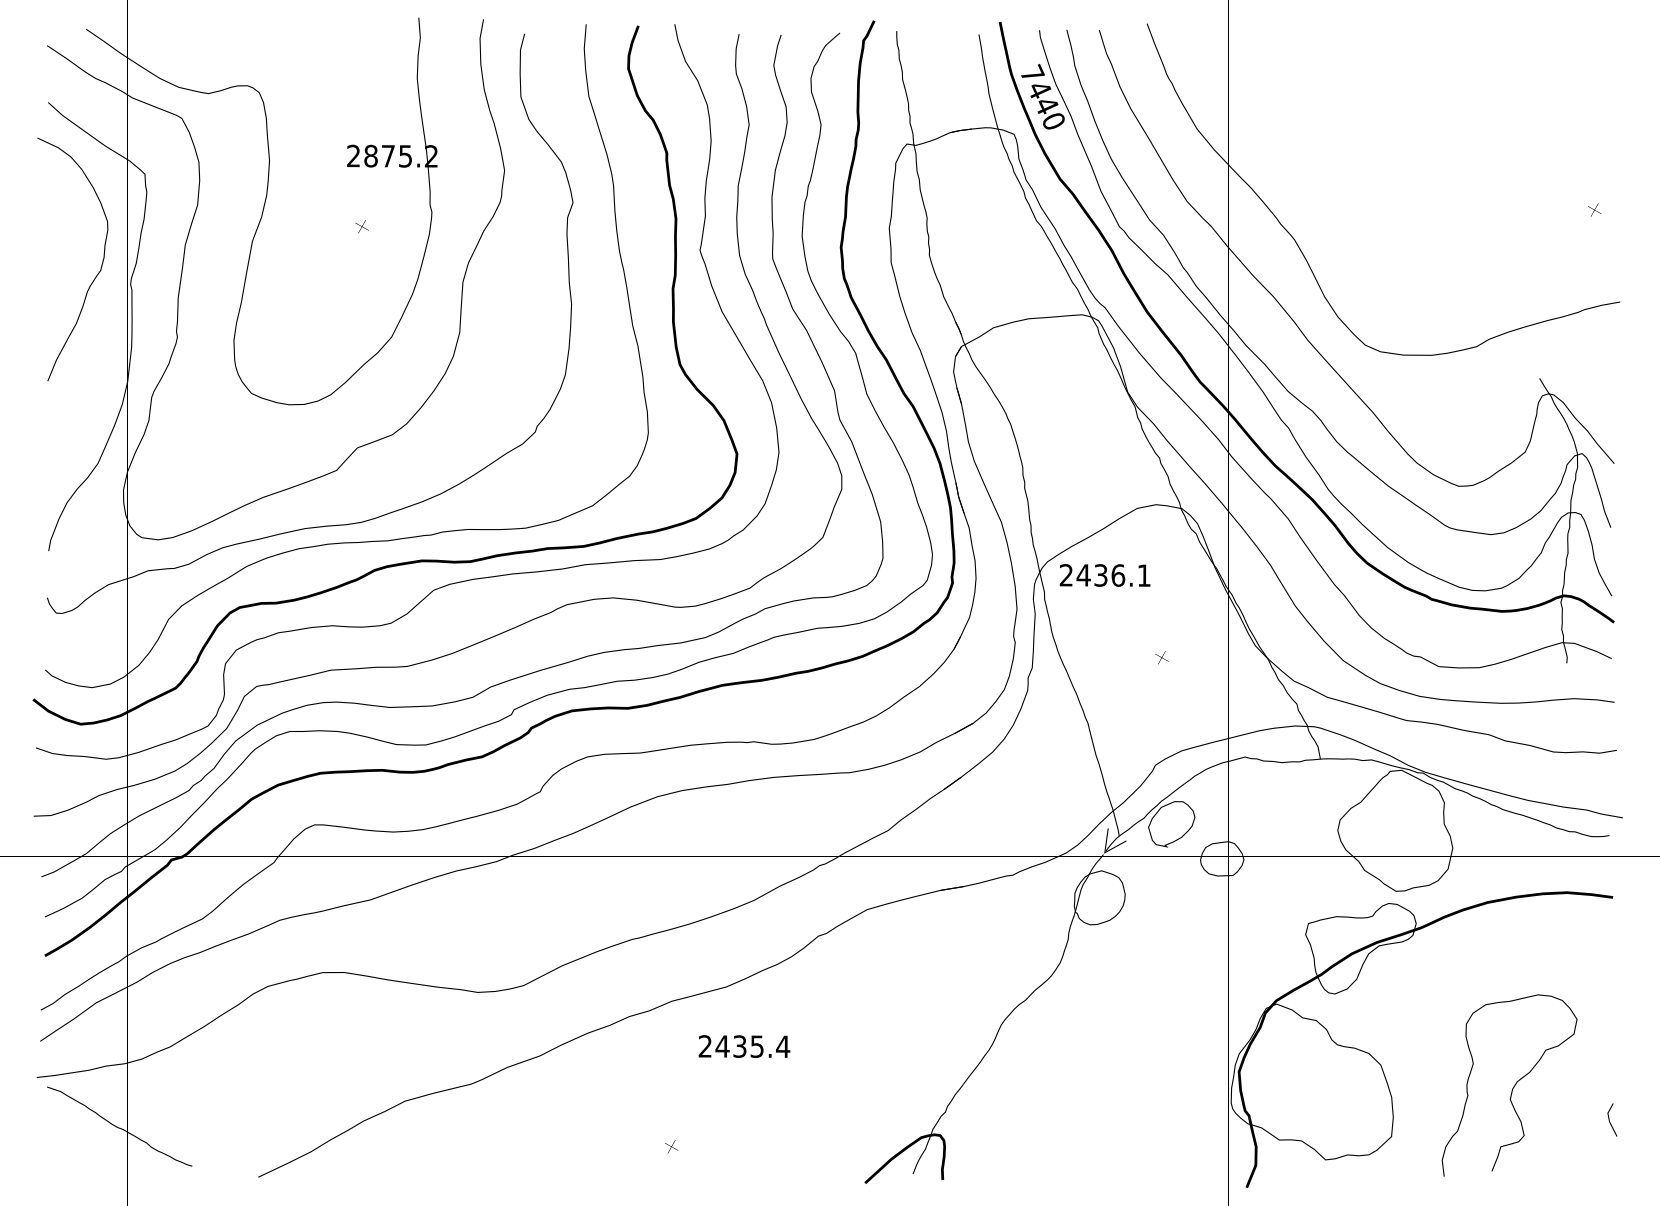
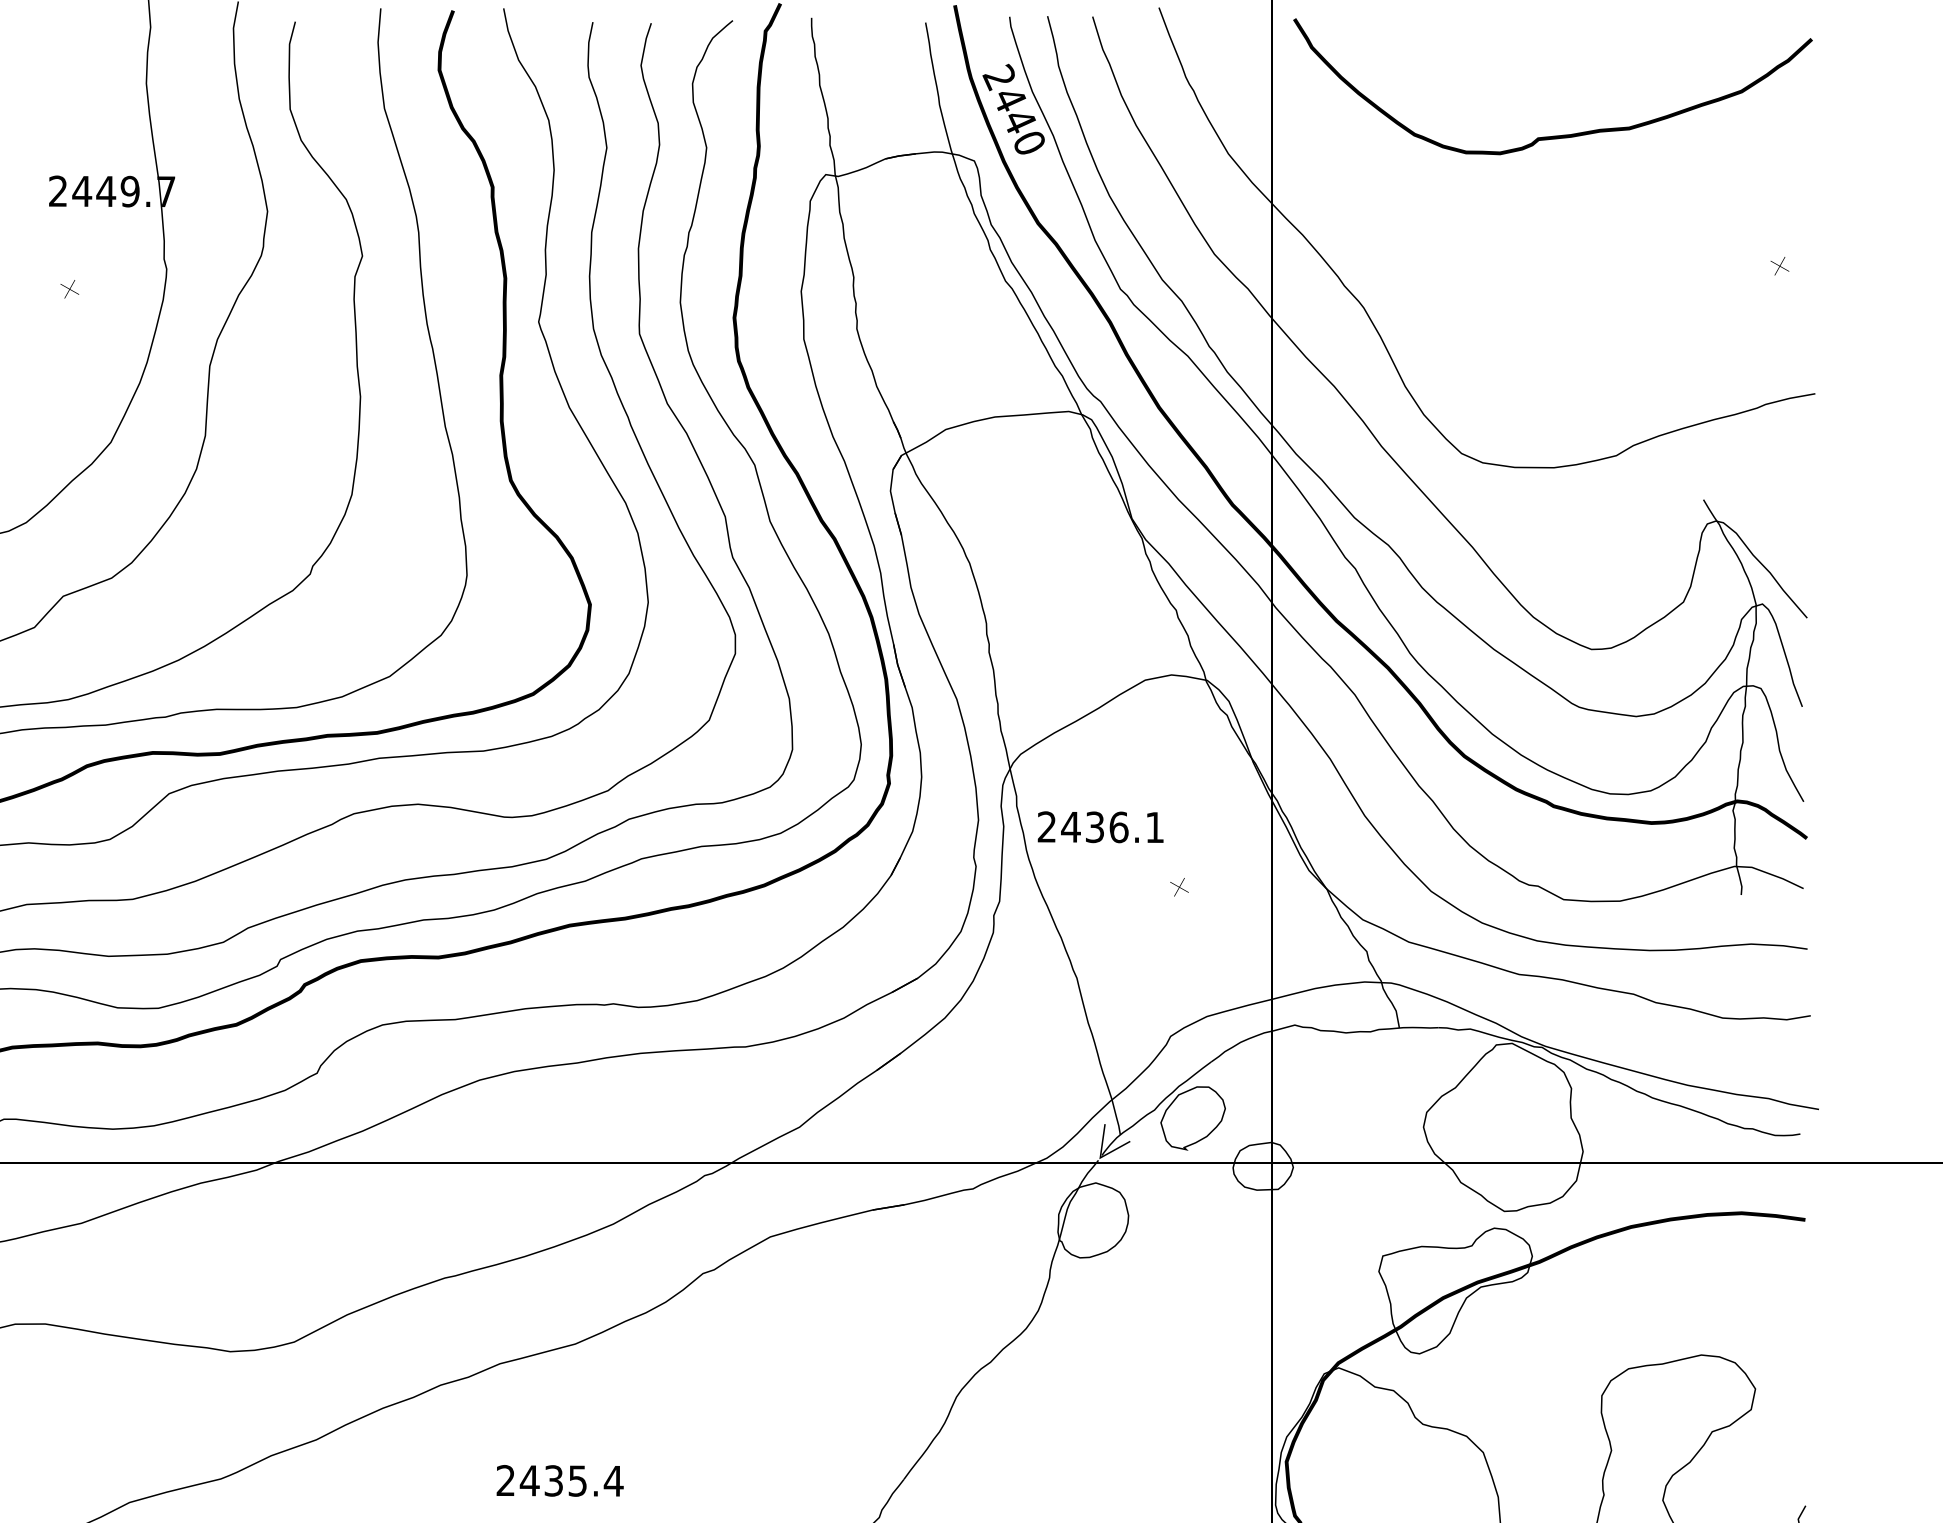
text: (1032, 73) -> (999, 76), 7440 -> 2440
curve: (1433, 115) -> (1556, 135), added
text: (400, 155) -> (123, 190), 2875.2 -> 2449.7
text: (1104, 575) -> (1099, 827), moved
text: (744, 1046) -> (560, 1480), moved

